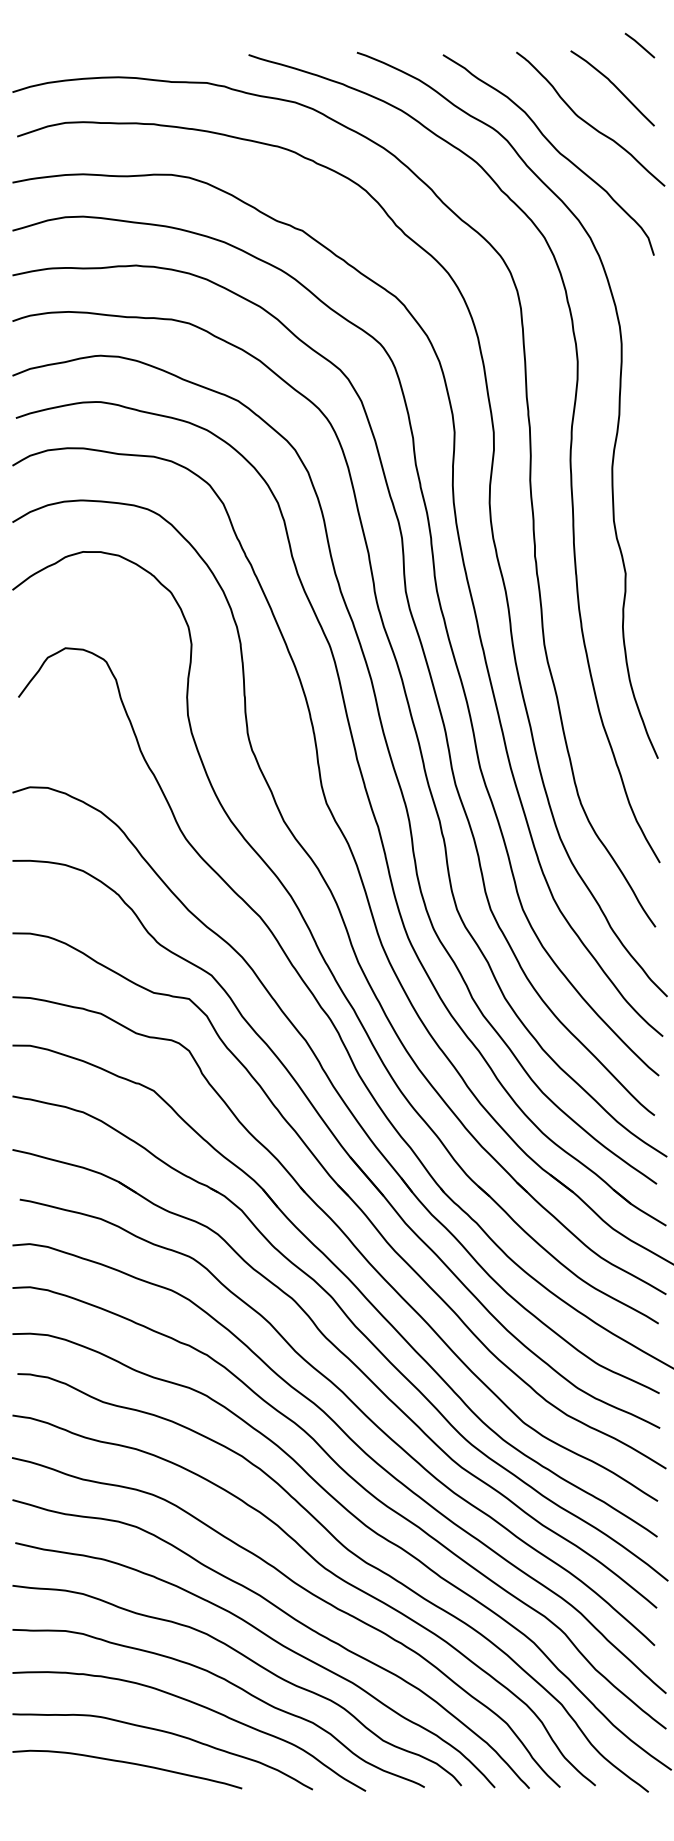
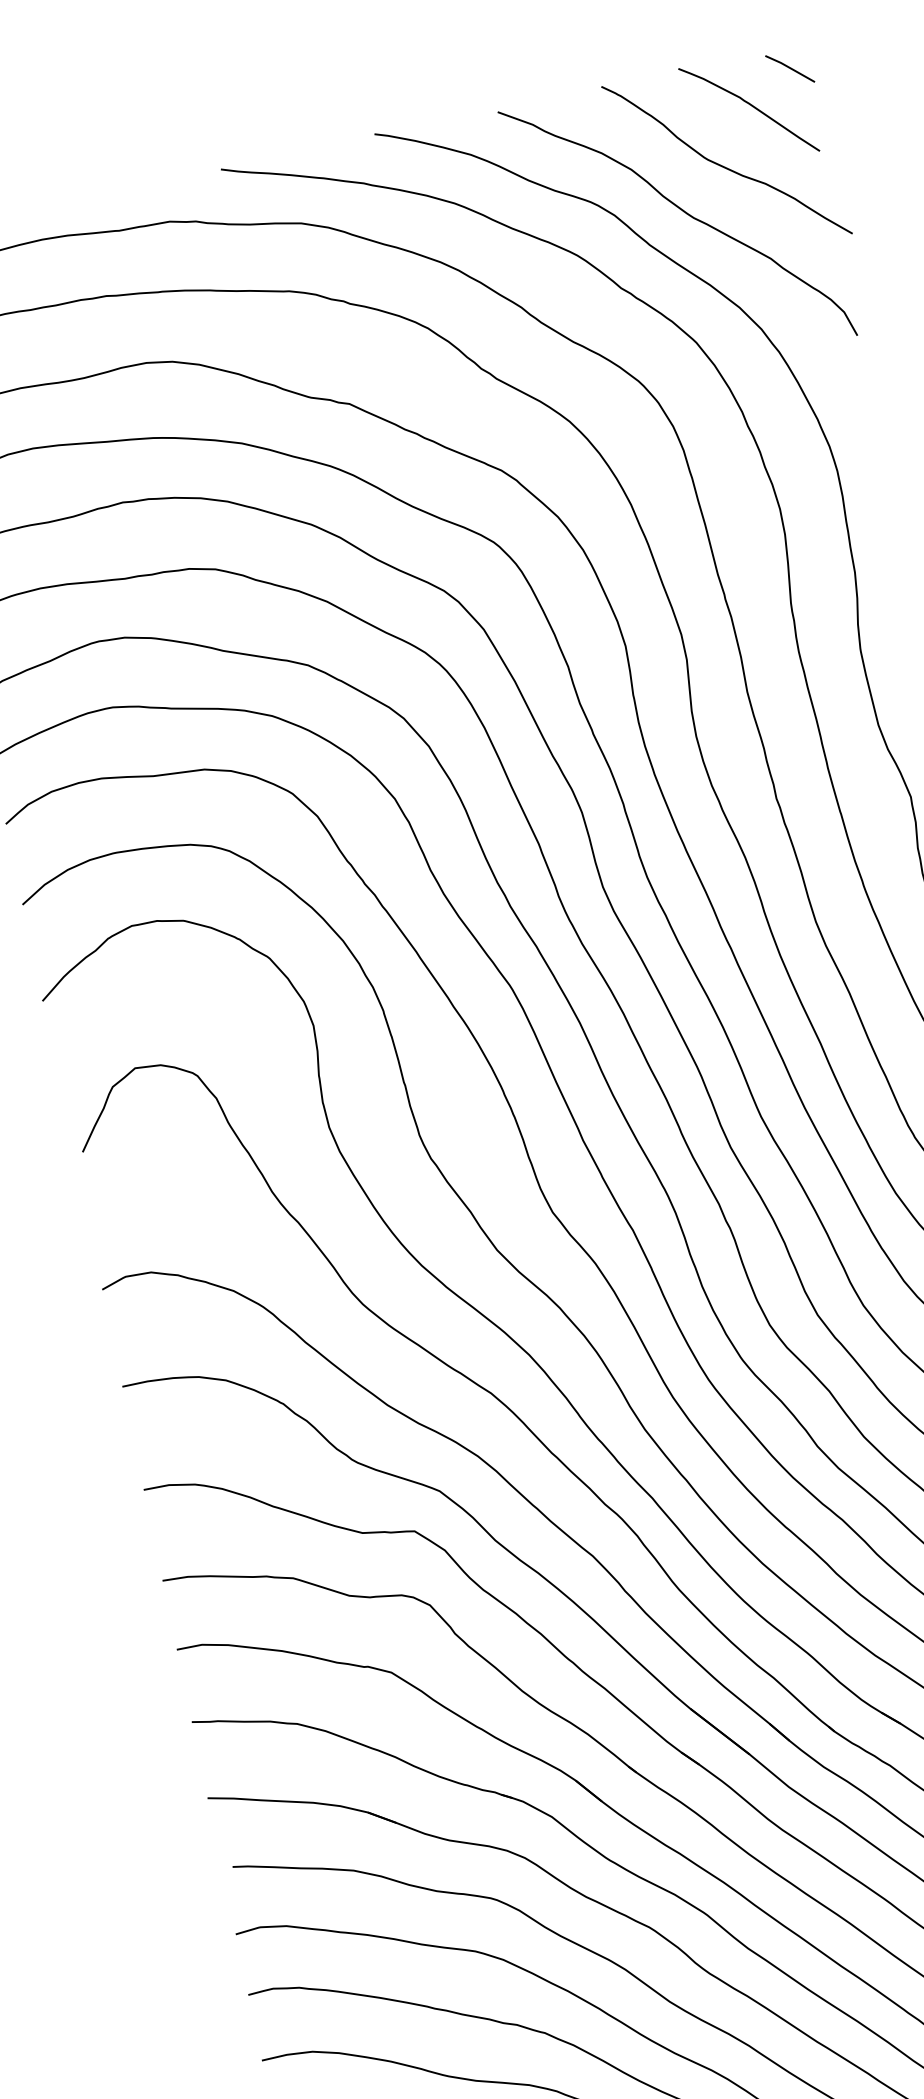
line: (639, 45) -> (789, 68), moved

